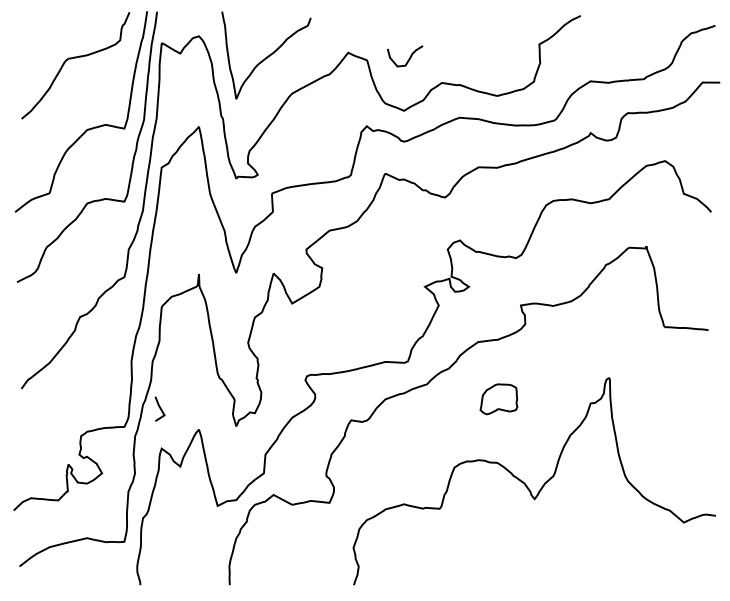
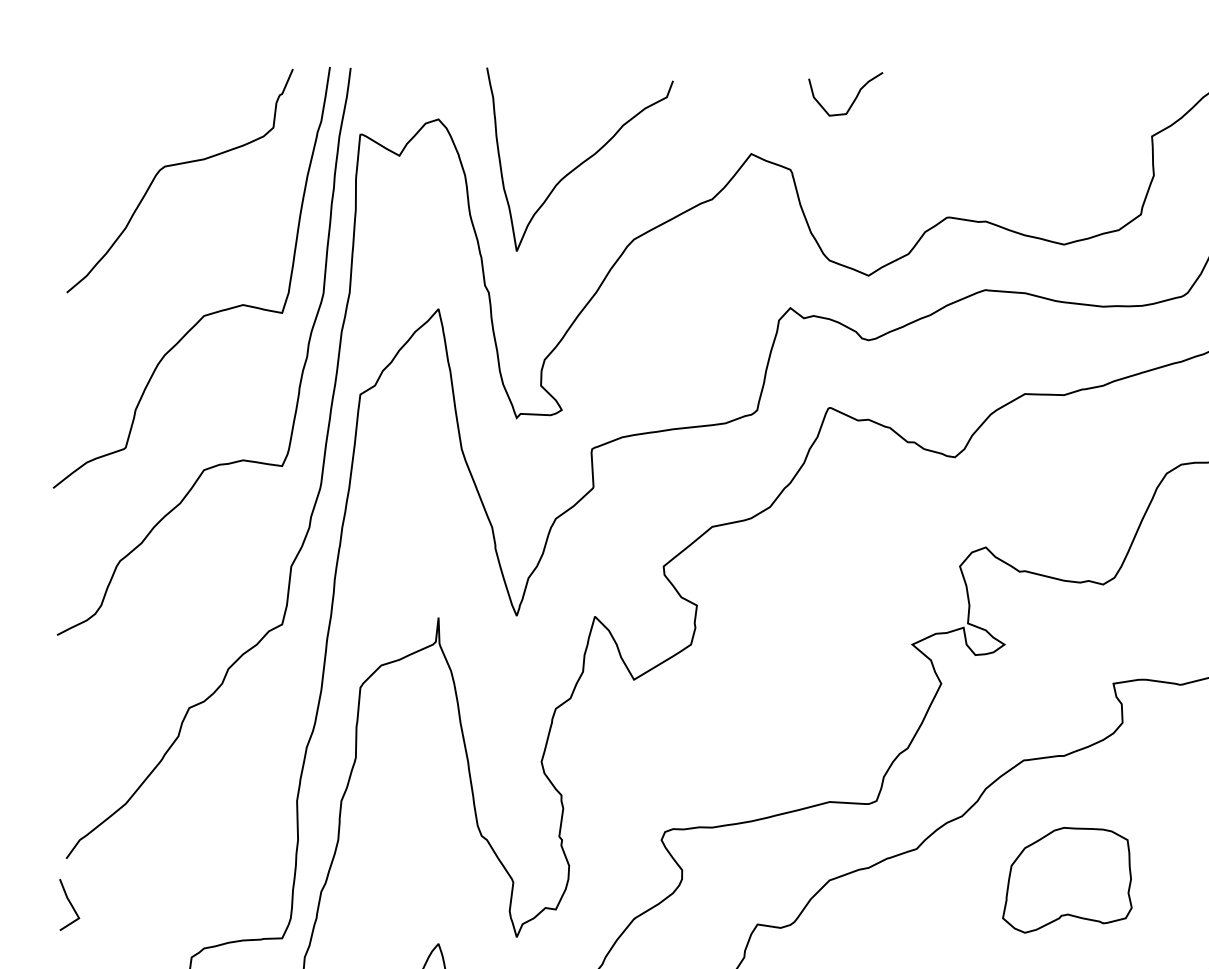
curve: (408, 58) -> (852, 98), moved
part: (498, 399) -> (1066, 880), size x1.67
line: (159, 408) -> (68, 903), moved

